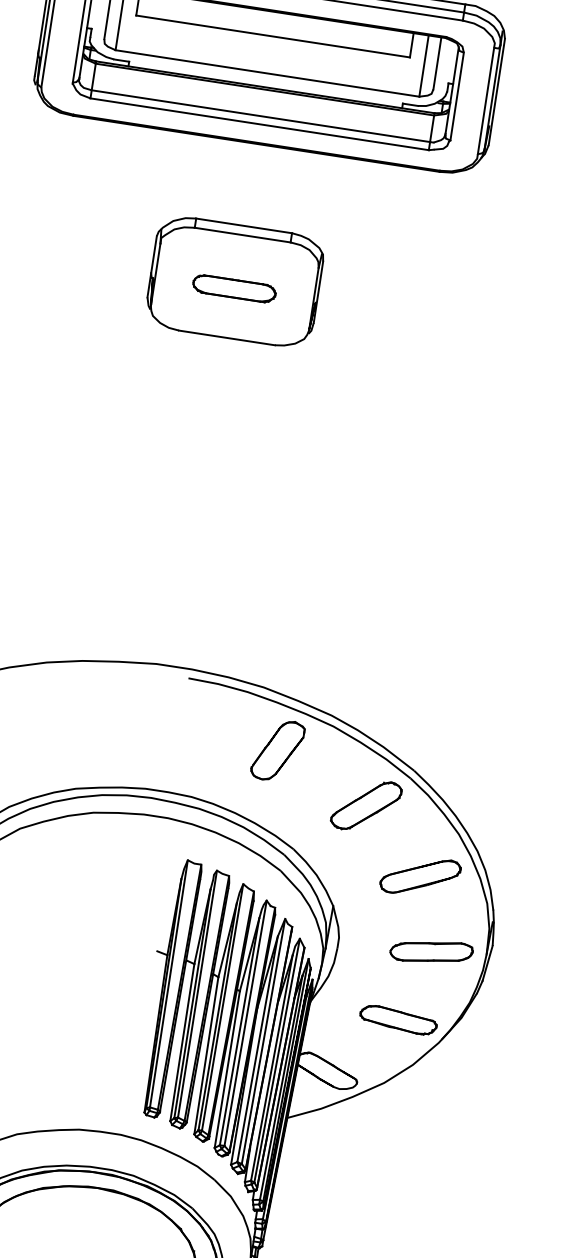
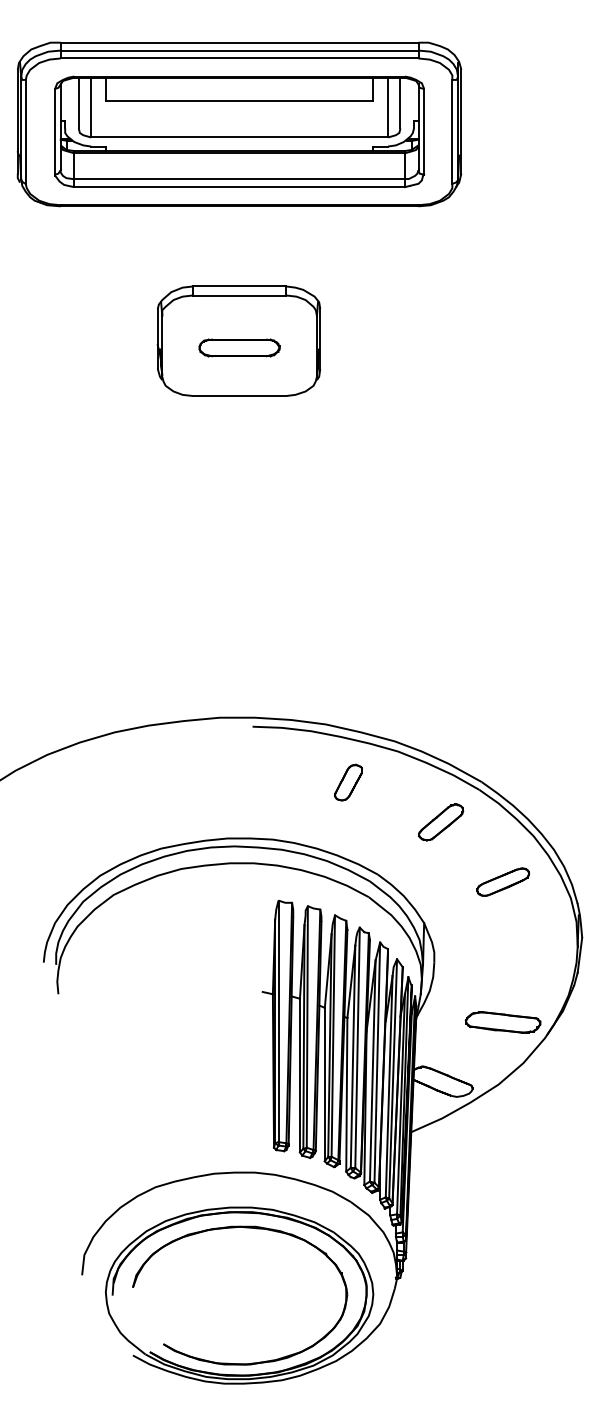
part: (277, 750) -> (348, 782), size x0.6
part: (365, 805) -> (440, 822), size x0.7
part: (420, 875) -> (503, 881), size x0.7
part: (431, 951) -> (524, 952), removed

